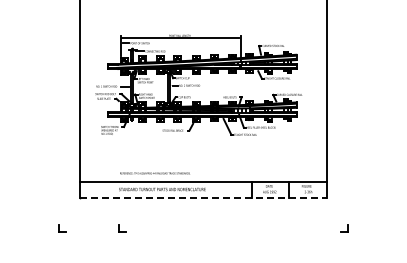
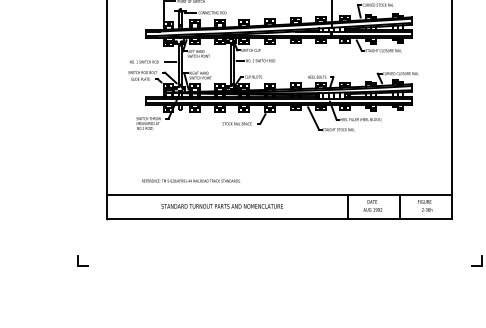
text: (154, 173) -> (190, 181), moved
line: (203, 198) -> (279, 218), dashed -> solid
part: (122, 228) -> (166, 261), removed

